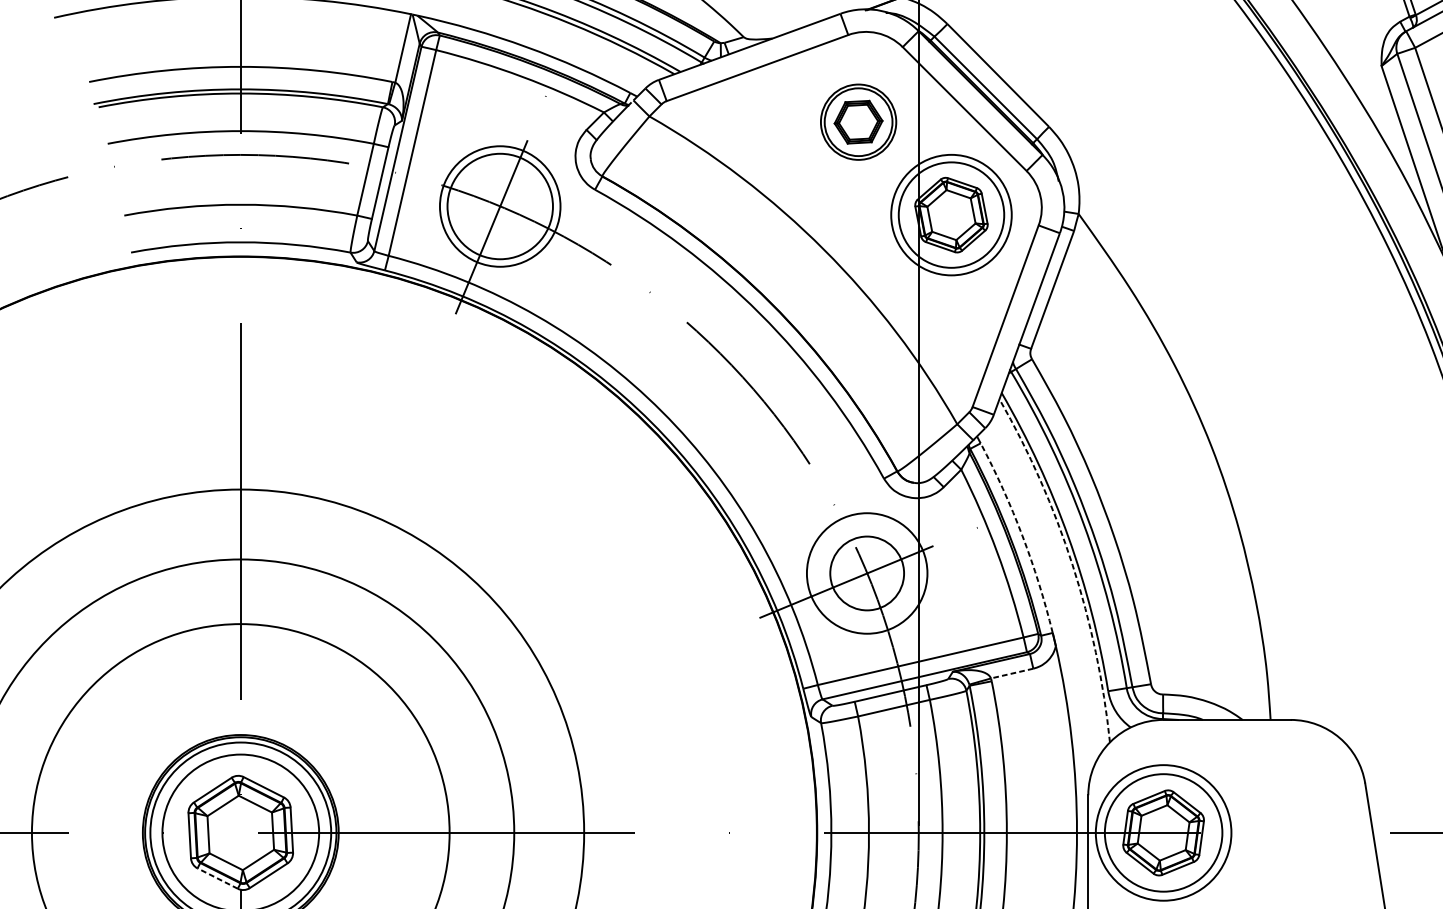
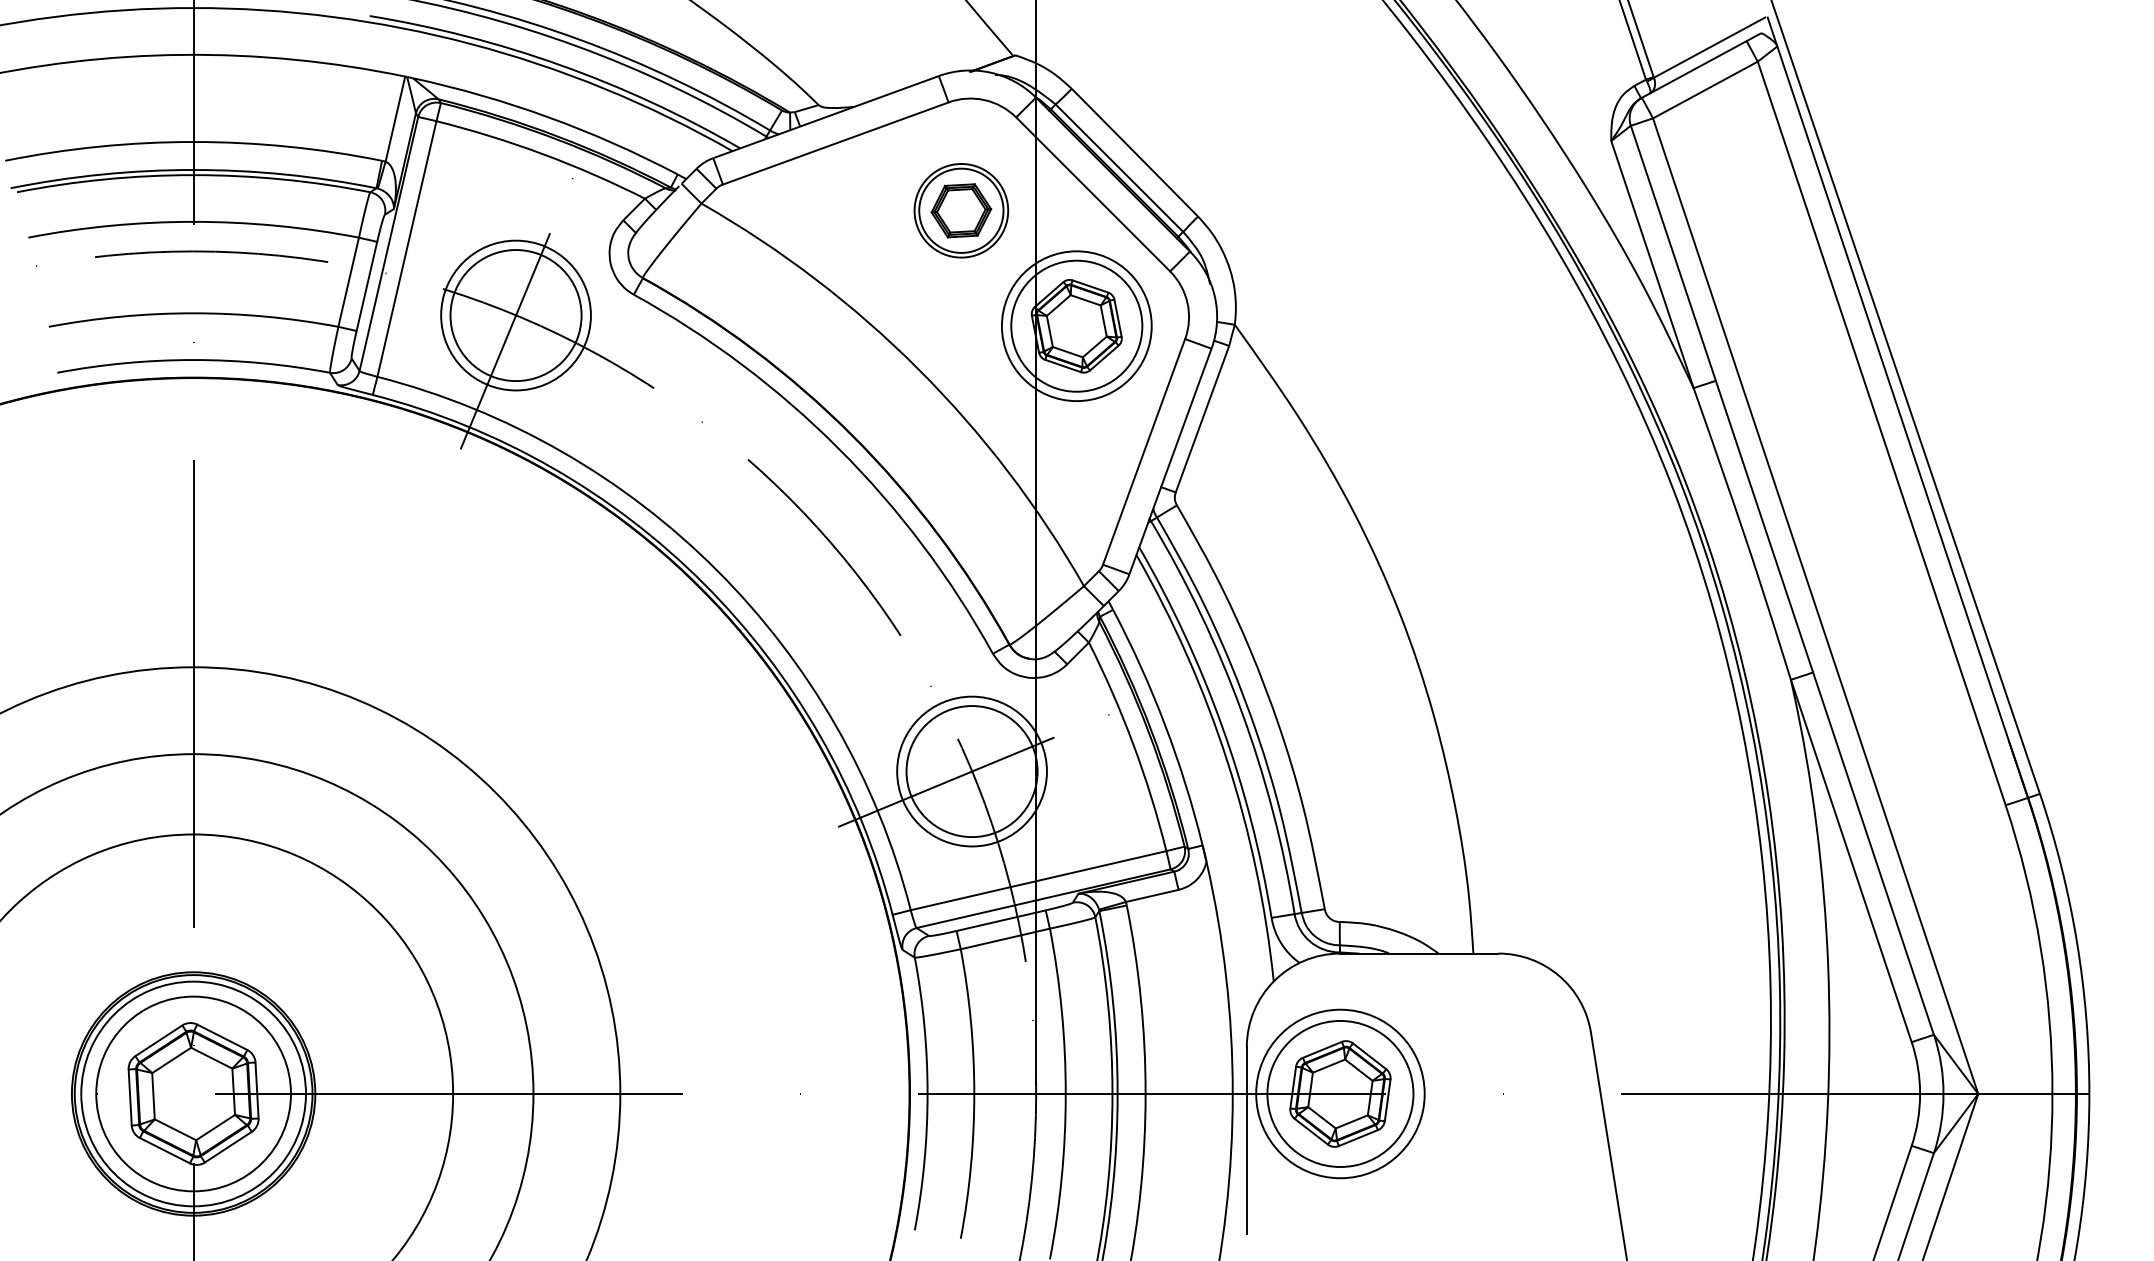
arc: (1022, 535) -> (1165, 724), dashed -> solid
arc: (1072, 565) -> (1227, 761), dashed -> solid
circle: (866, 573) -> (971, 771), size x1.43
line: (1012, 673) -> (1152, 895), dashed -> solid
line: (217, 878) -> (164, 1150), dashed -> solid

